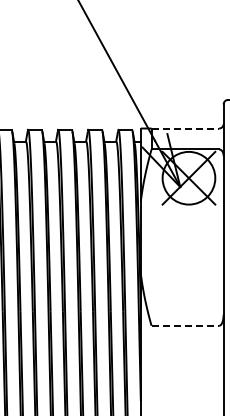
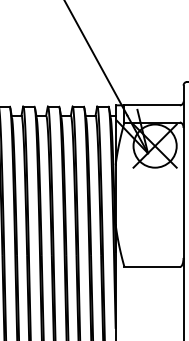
line: (185, 128) -> (152, 105), dashed -> solid
line: (185, 325) -> (152, 266), dashed -> solid

